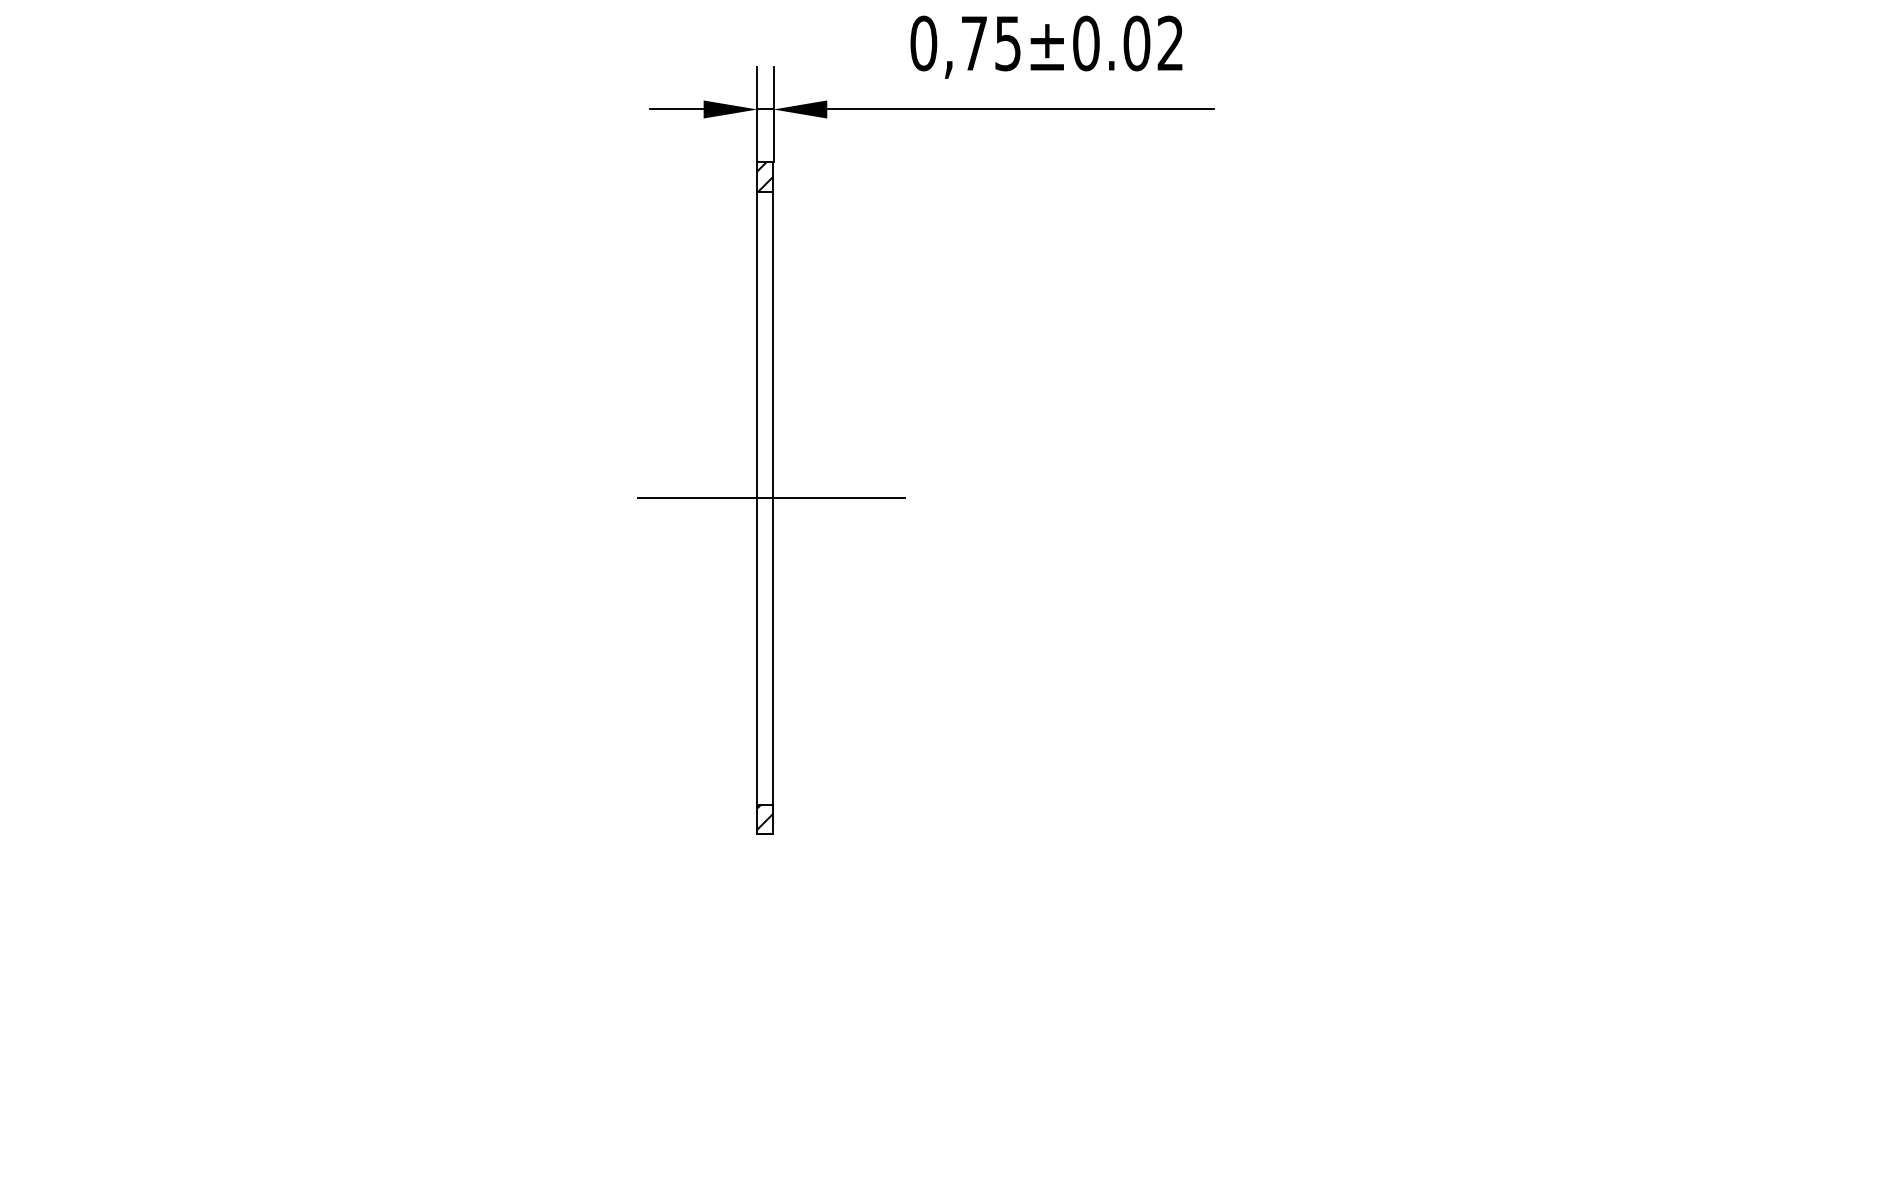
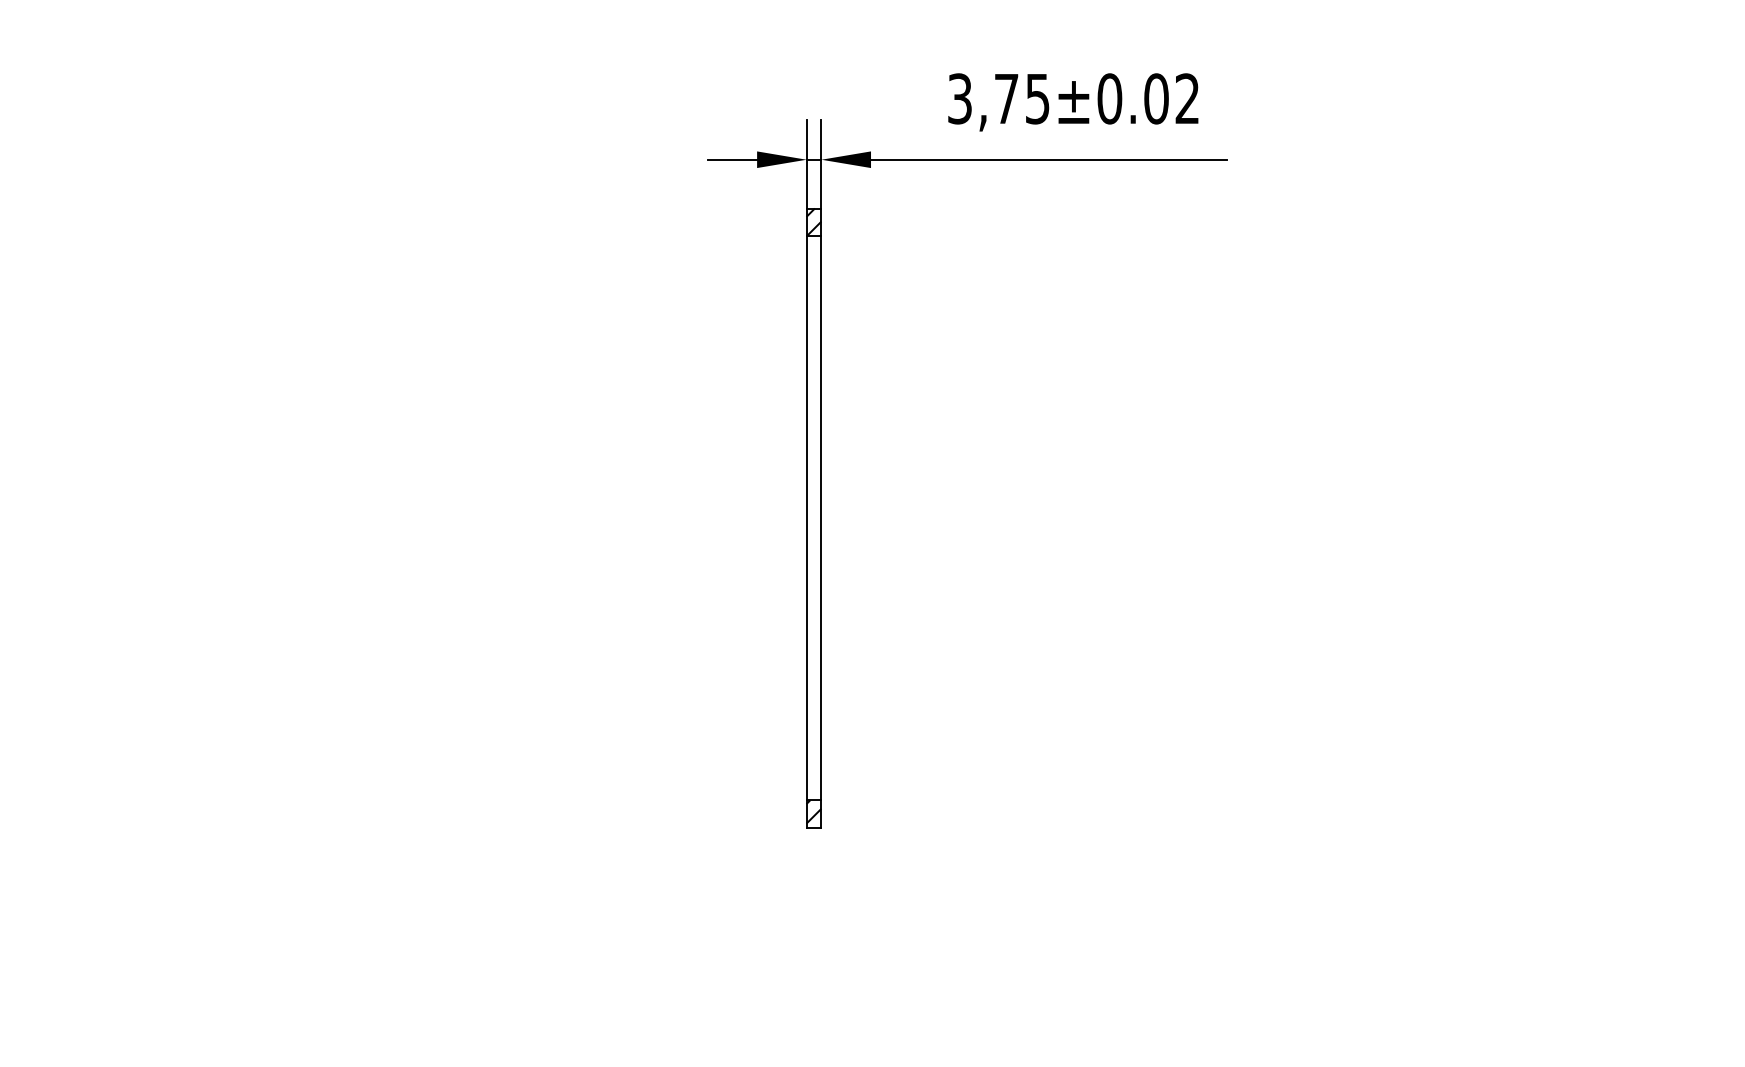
text: (923, 43) -> (959, 98), 0,75±0.02 -> 3,75±0.02
line: (775, 498) -> (823, 518), removed

